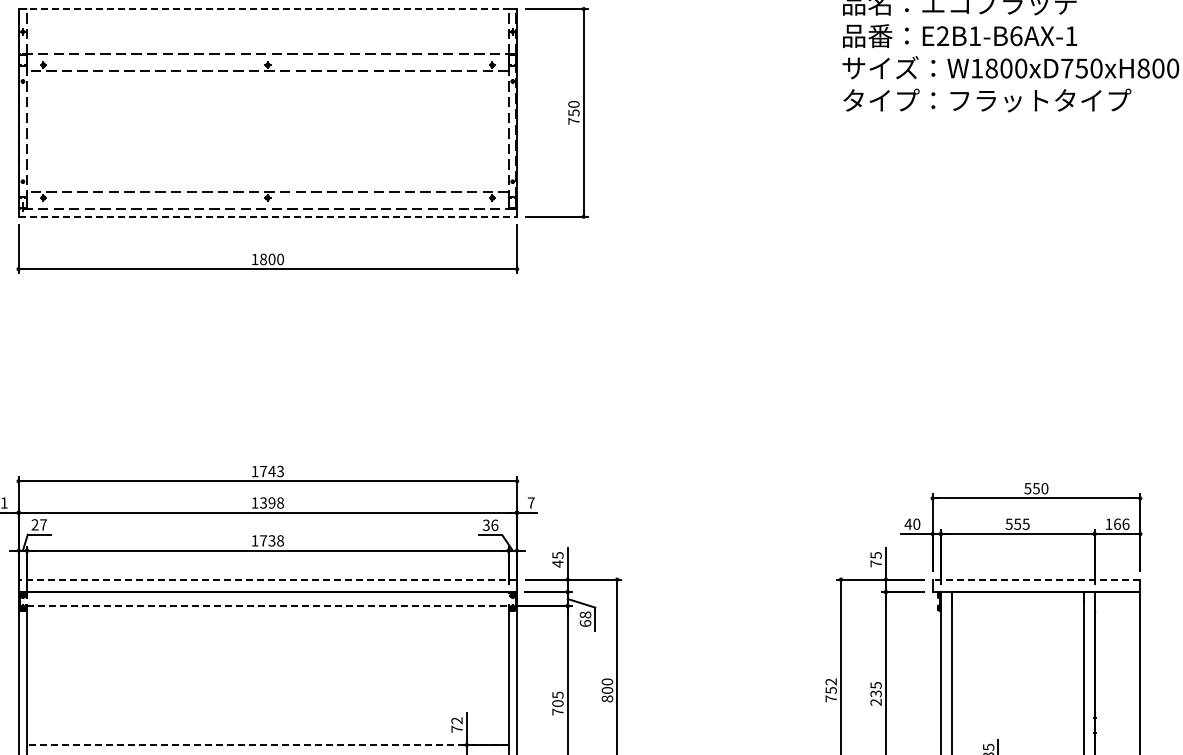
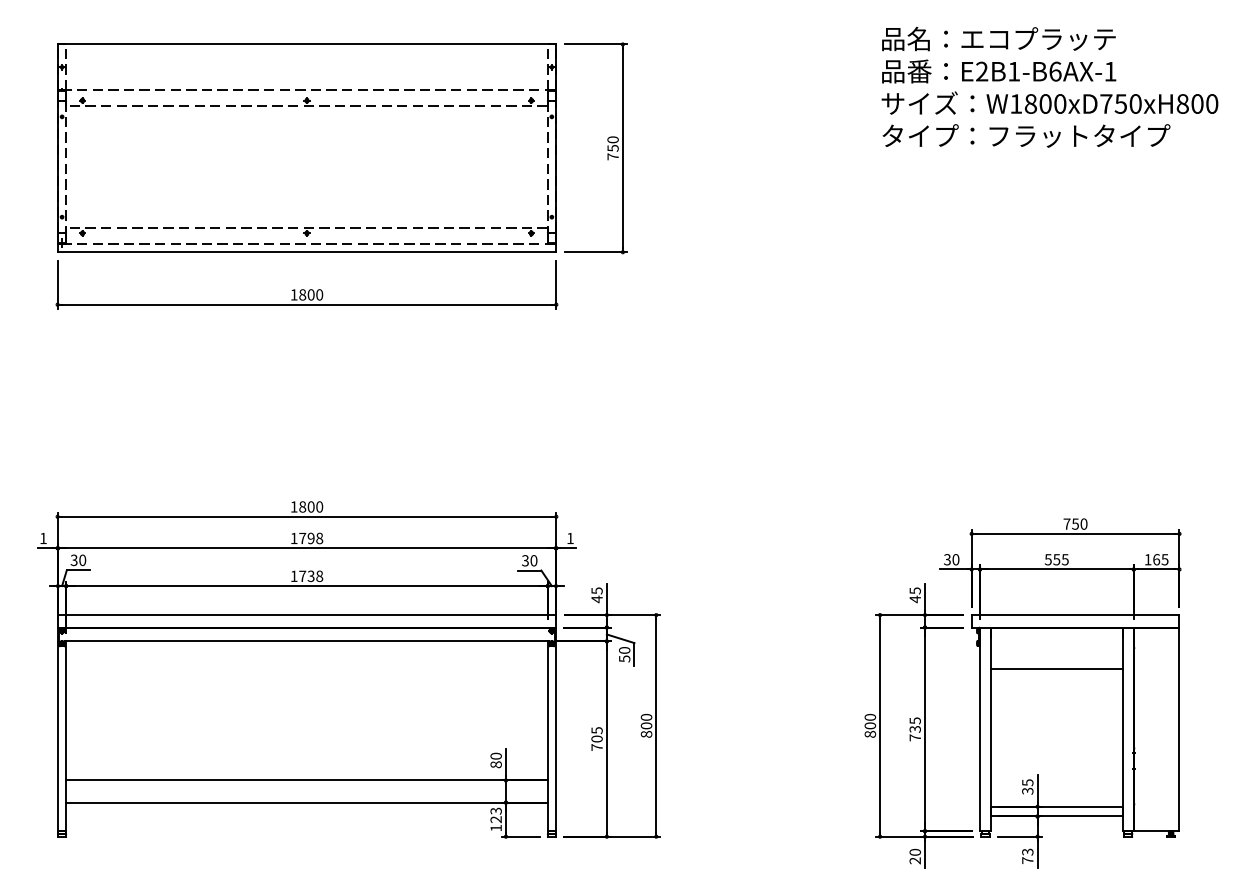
line: (268, 9) -> (307, 44), dashed -> solid
line: (268, 217) -> (307, 252), dashed -> solid
text: (272, 471) -> (311, 506), 1743 -> 1800
text: (1027, 488) -> (1066, 523), 550 -> 750
text: (263, 503) -> (302, 538), 1398 -> 1798
text: (531, 503) -> (570, 538), 7 -> 1
text: (908, 524) -> (947, 559), 40 -> 30
text: (1125, 524) -> (1164, 559), 166 -> 165
text: (39, 525) -> (78, 560), 27 -> 30
text: (494, 525) -> (533, 560), 36 -> 30
text: (875, 564) -> (914, 599), 75 -> 45
line: (267, 580) -> (306, 615), dashed -> solid
line: (1036, 580) -> (1075, 615), dashed -> solid
line: (267, 606) -> (306, 641), dashed -> solid
text: (585, 619) -> (624, 654), 68 -> 50
line: (1017, 634) -> (1056, 669), added
text: (831, 690) -> (870, 725), 752 -> 800
text: (875, 702) -> (914, 737), 235 -> 735
text: (456, 725) -> (495, 760), 72 -> 80
line: (267, 745) -> (306, 780), dashed -> solid

